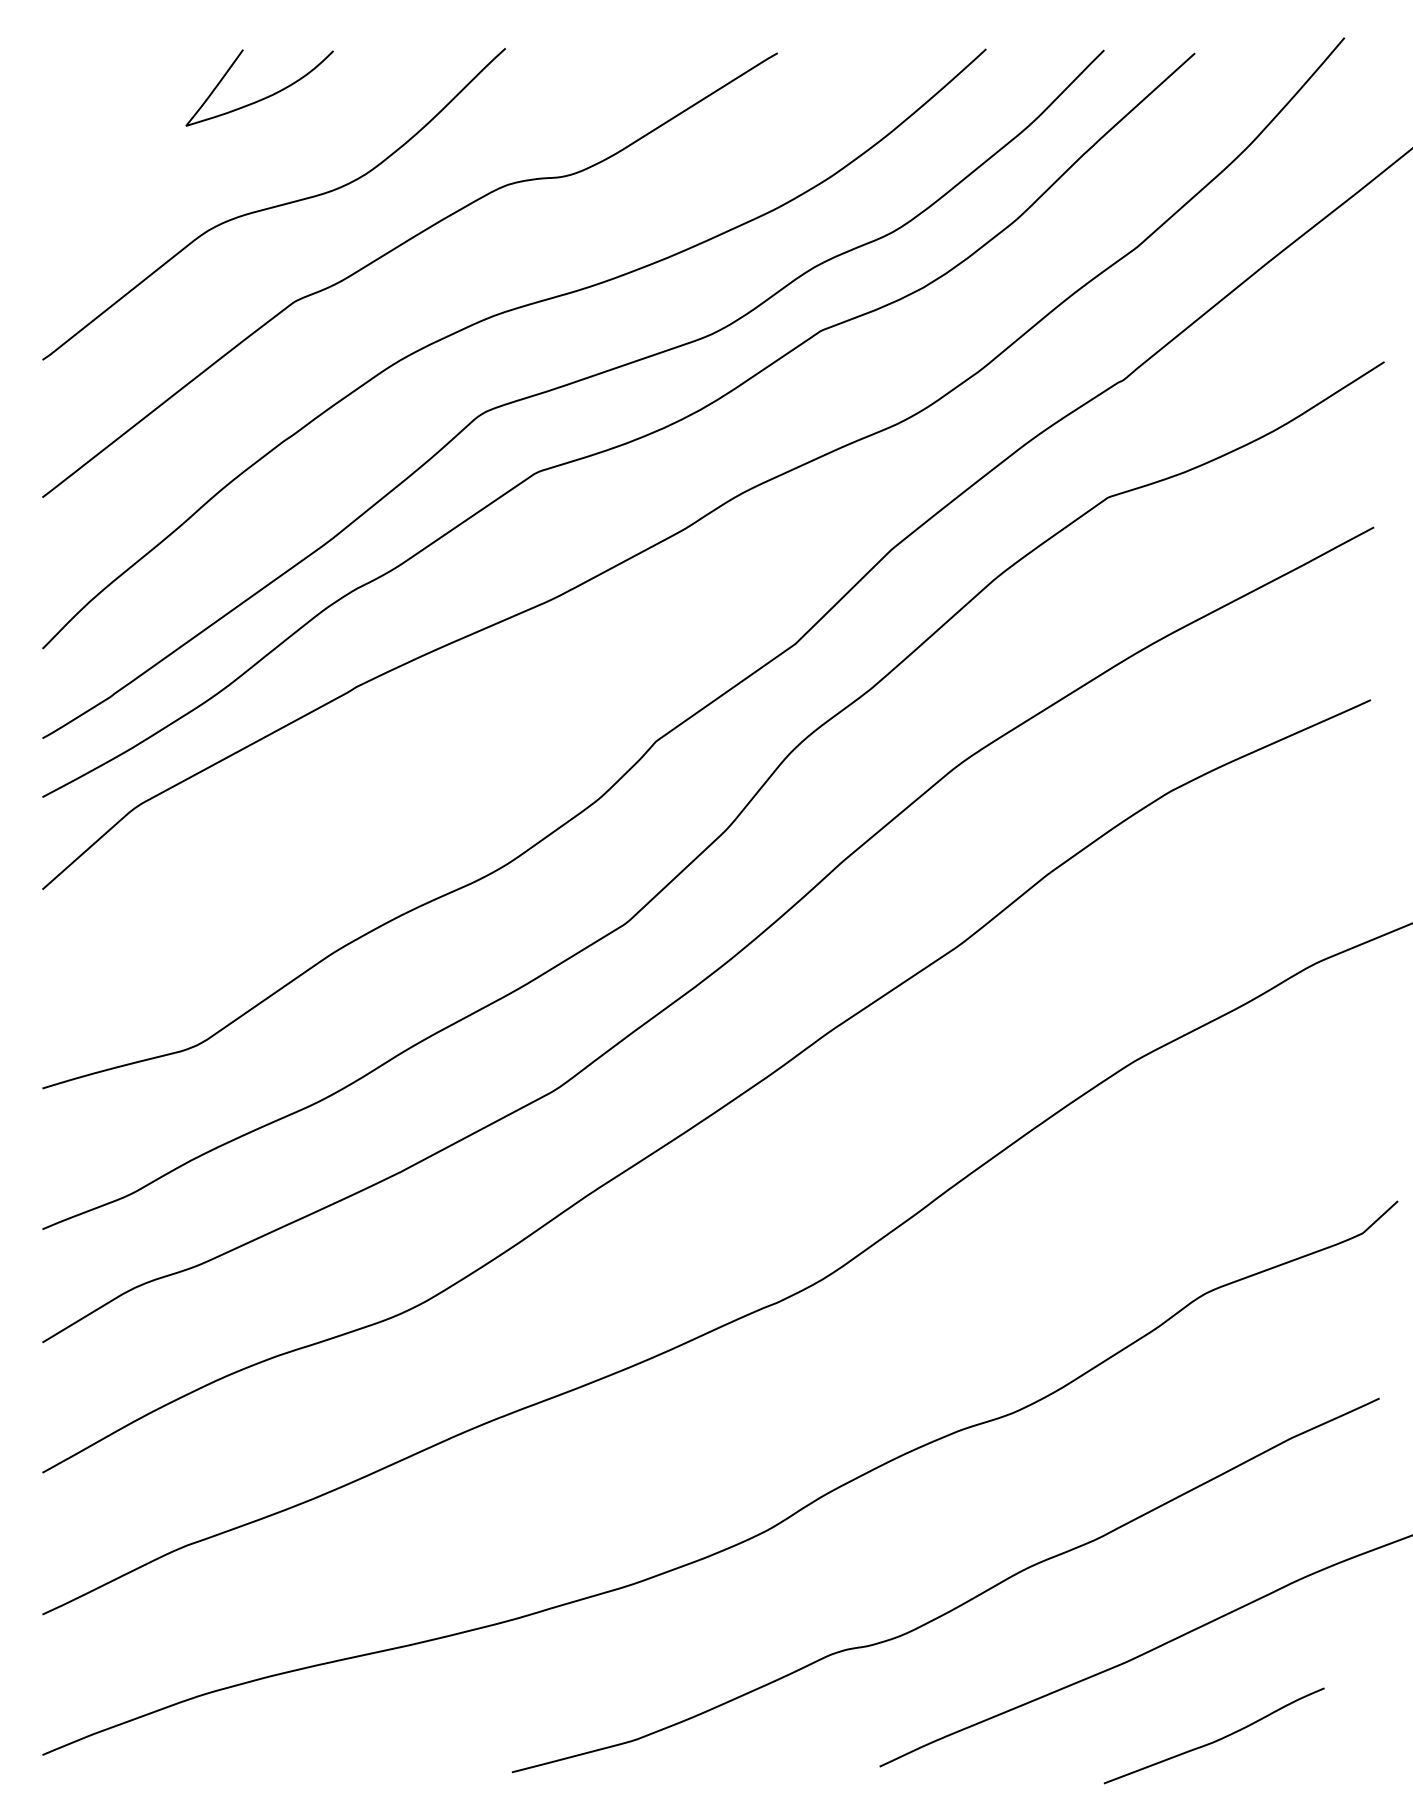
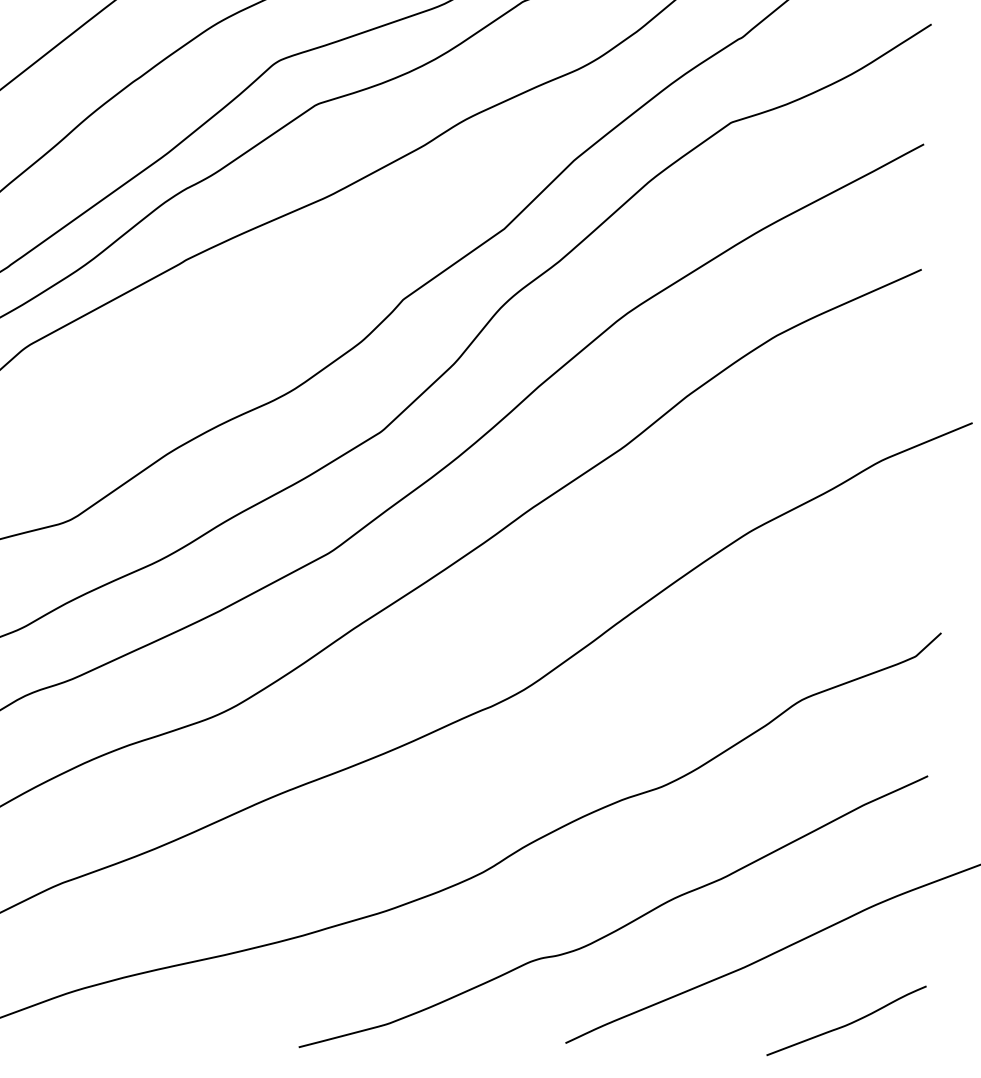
curve: (1214, 1740) -> (846, 1024), moved

